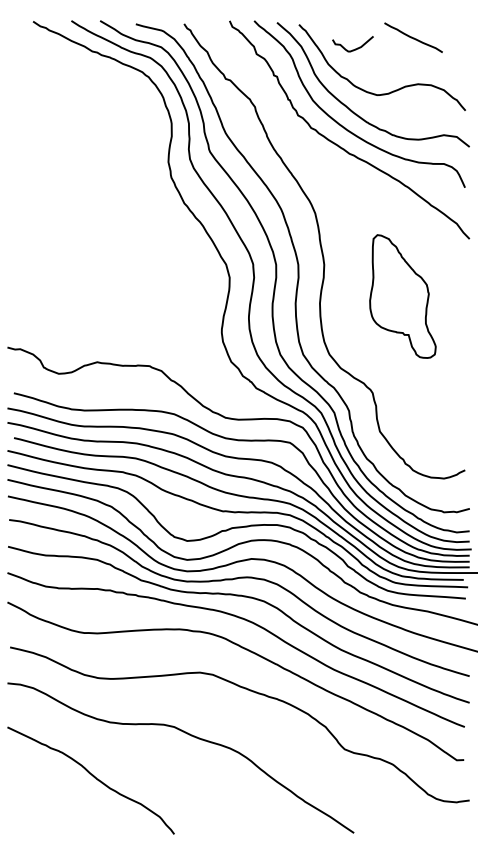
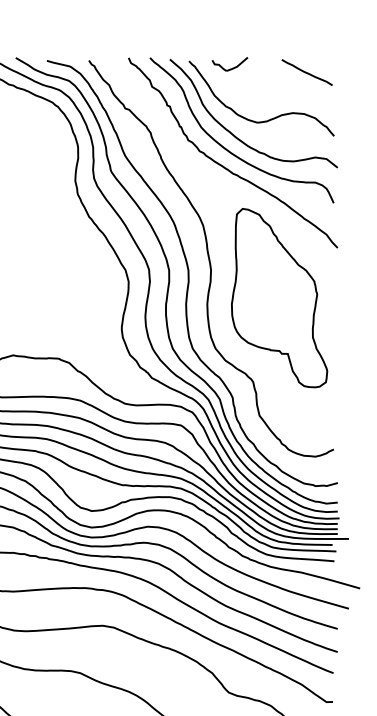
curve: (413, 37) -> (307, 72), moved
curve: (355, 48) -> (232, 68), moved
part: (402, 296) -> (279, 298), size x1.67

